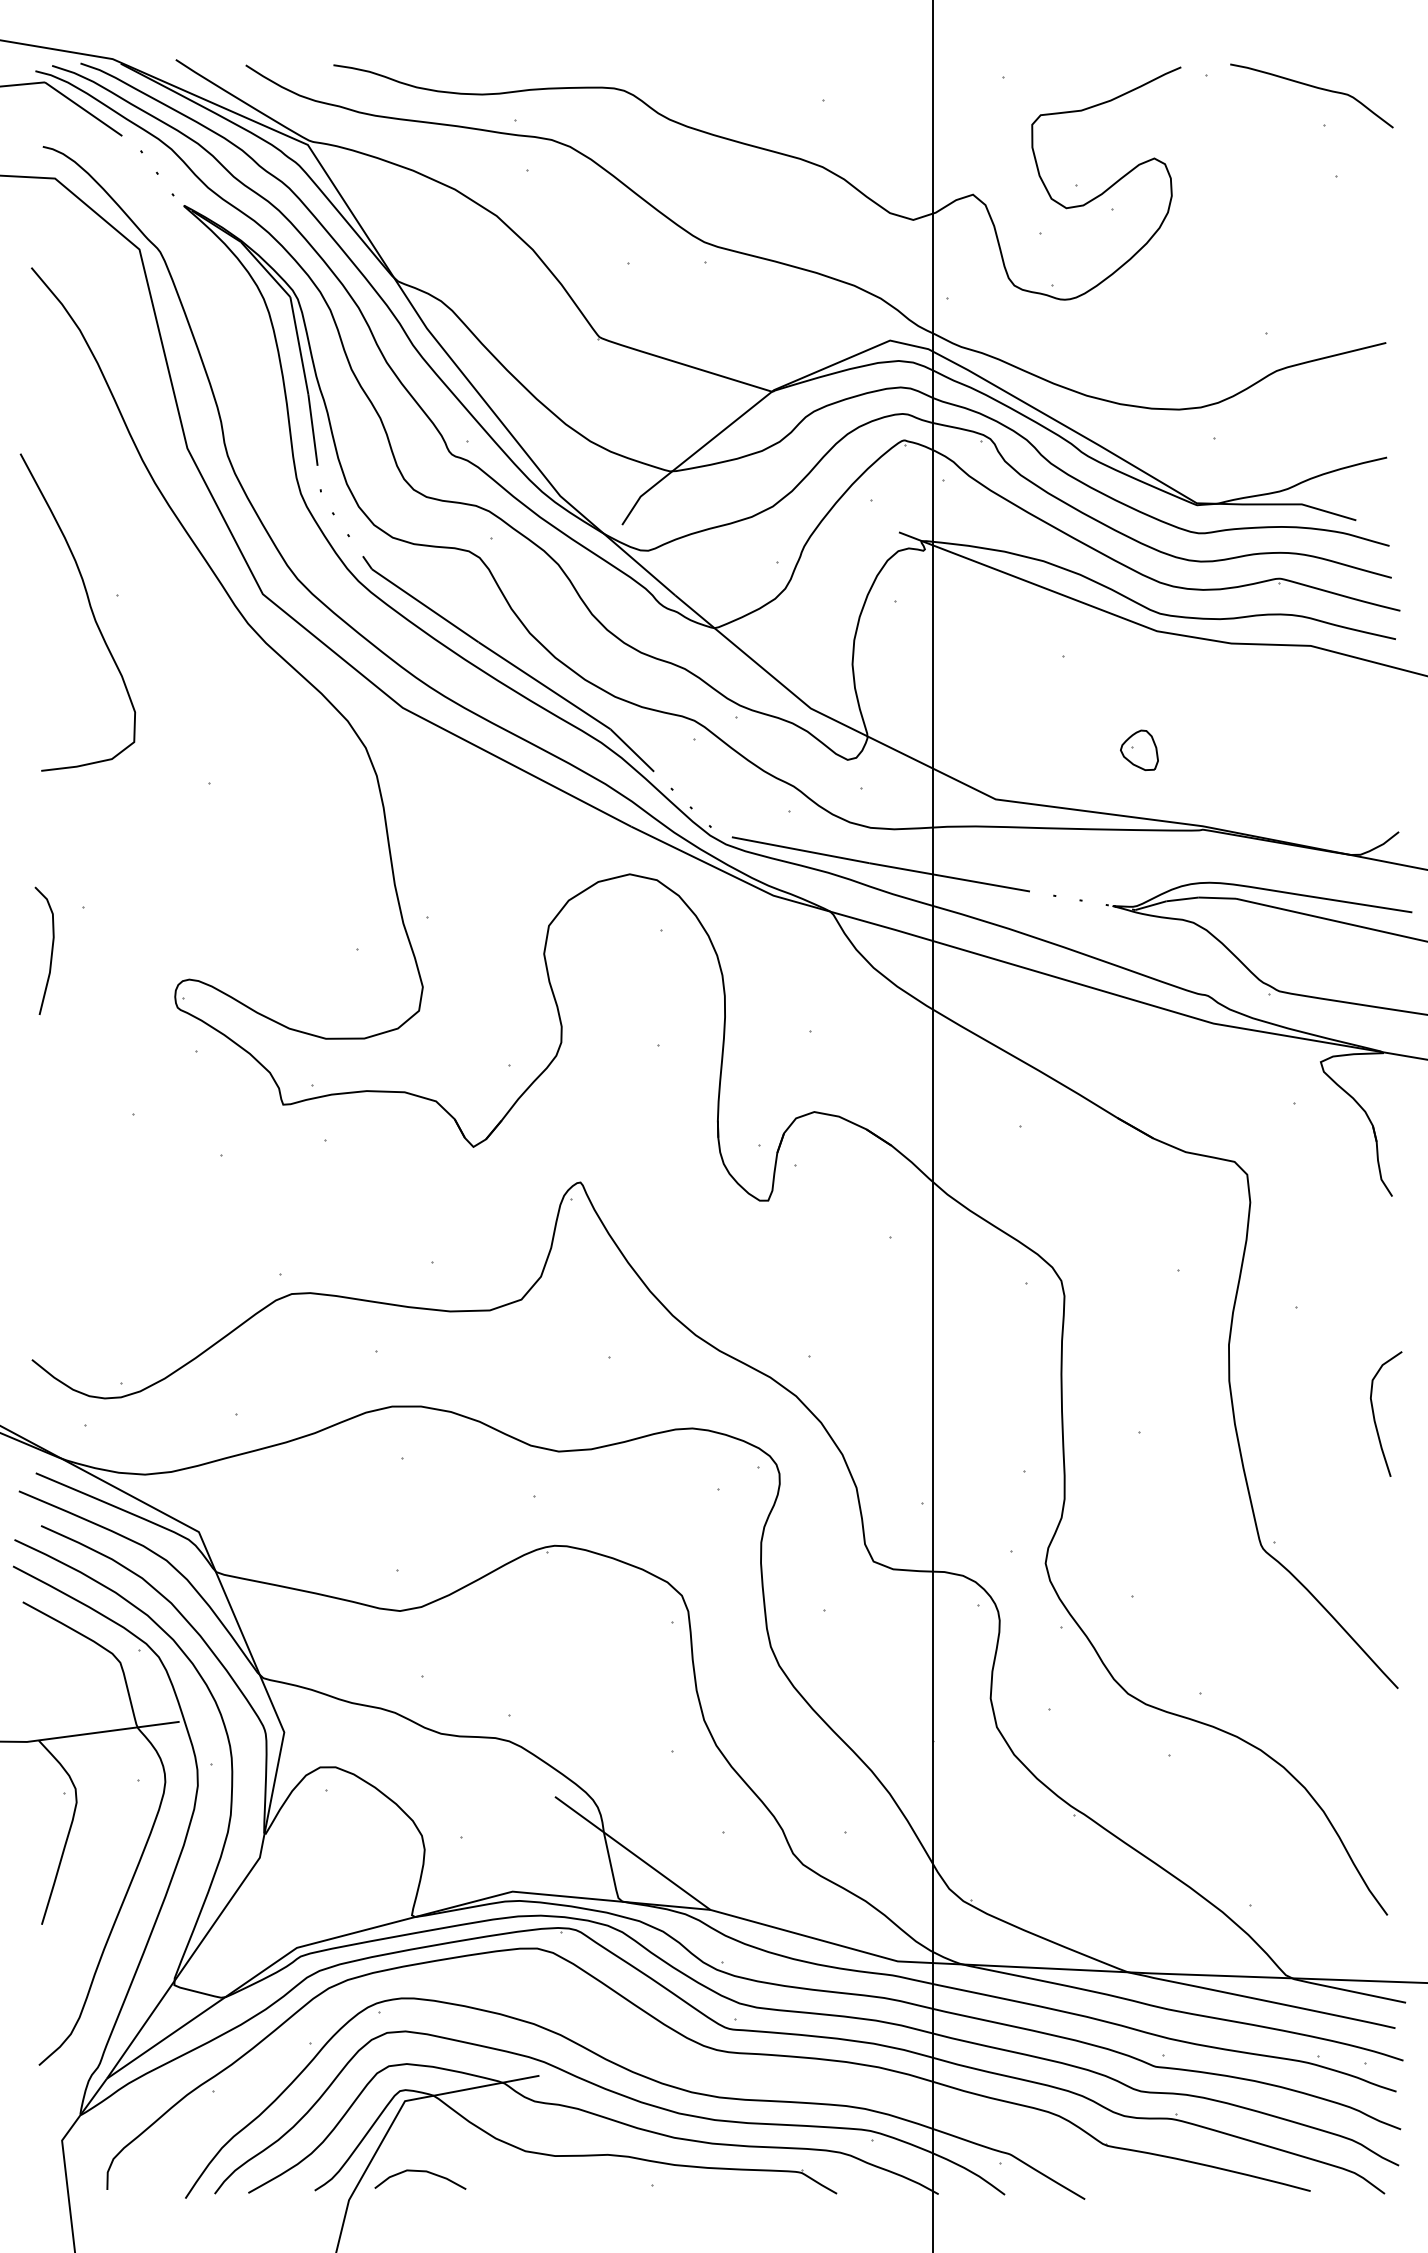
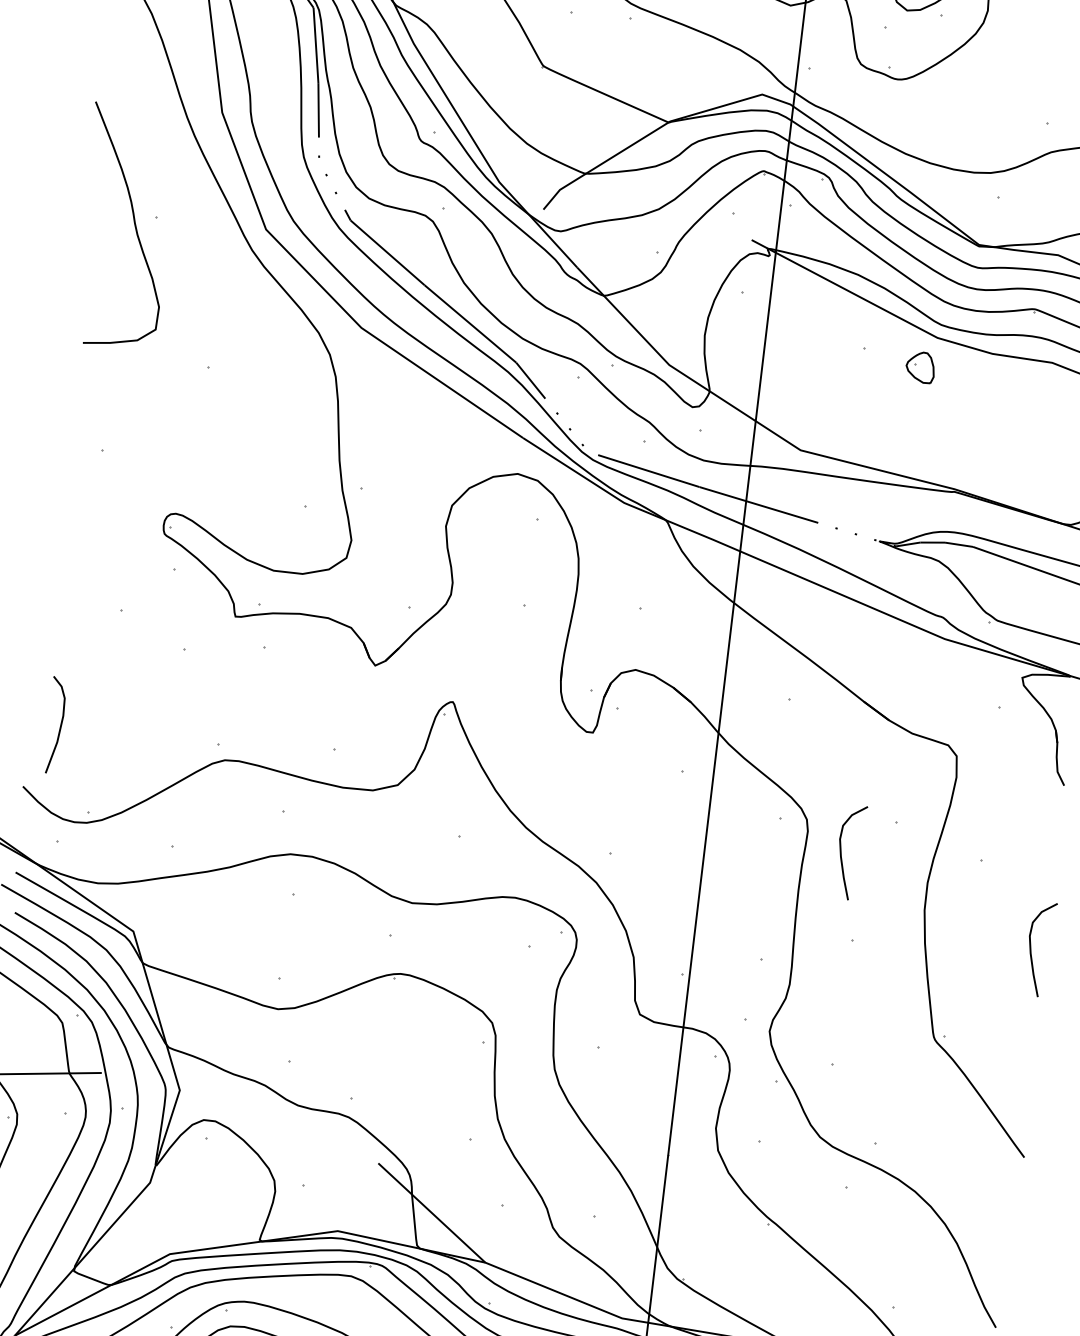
part: (1139, 749) -> (920, 366), moved
curve: (51, 950) -> (60, 725), moved
curve: (1111, 1316) -> (841, 850), added

